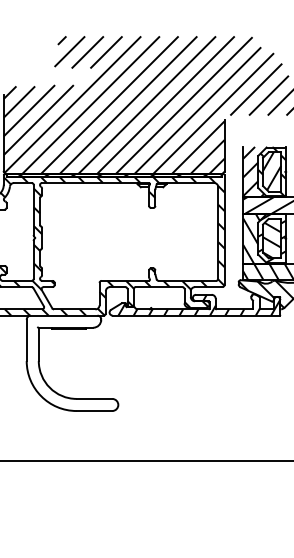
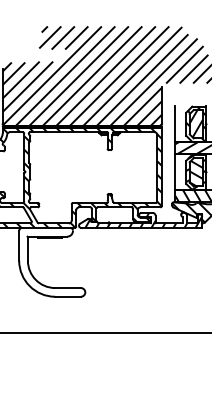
hatch: (261, 172) -> (188, 124), removed
hatch: (264, 238) -> (190, 172), removed

